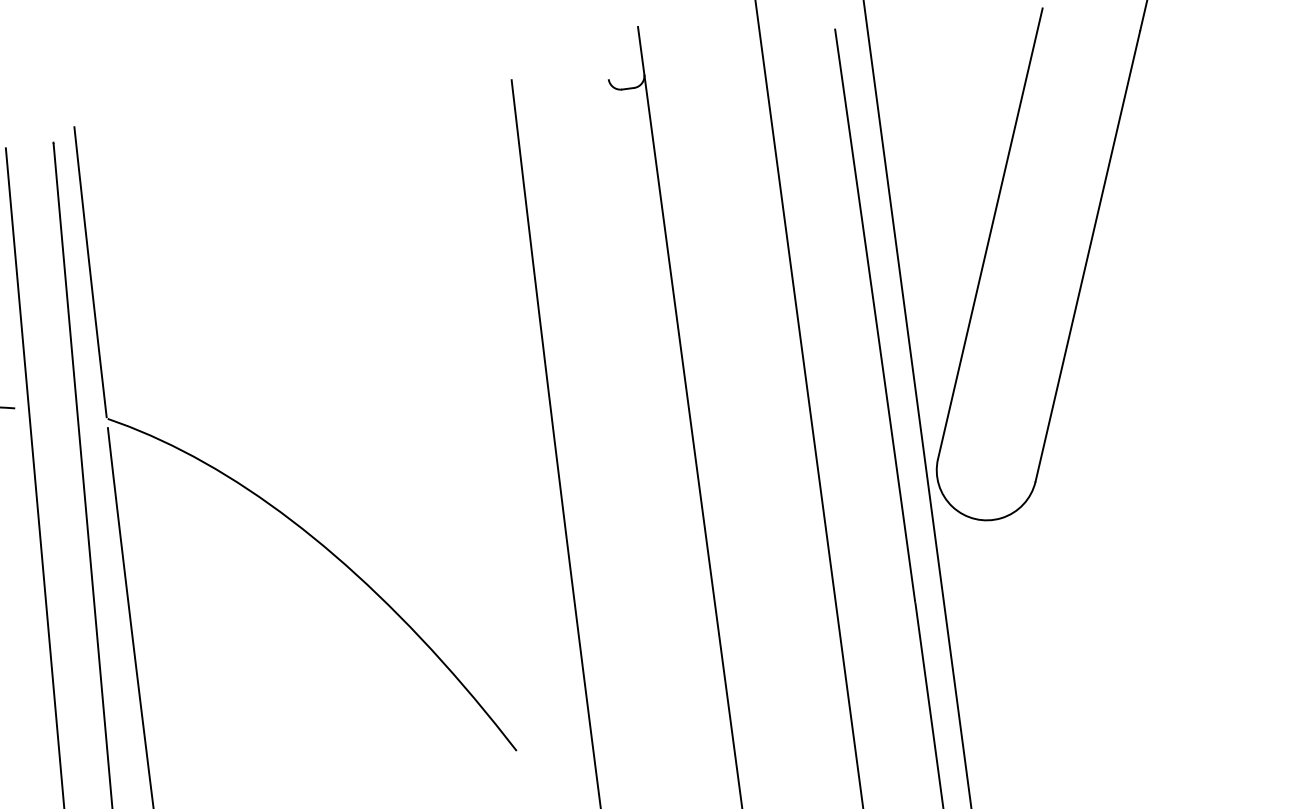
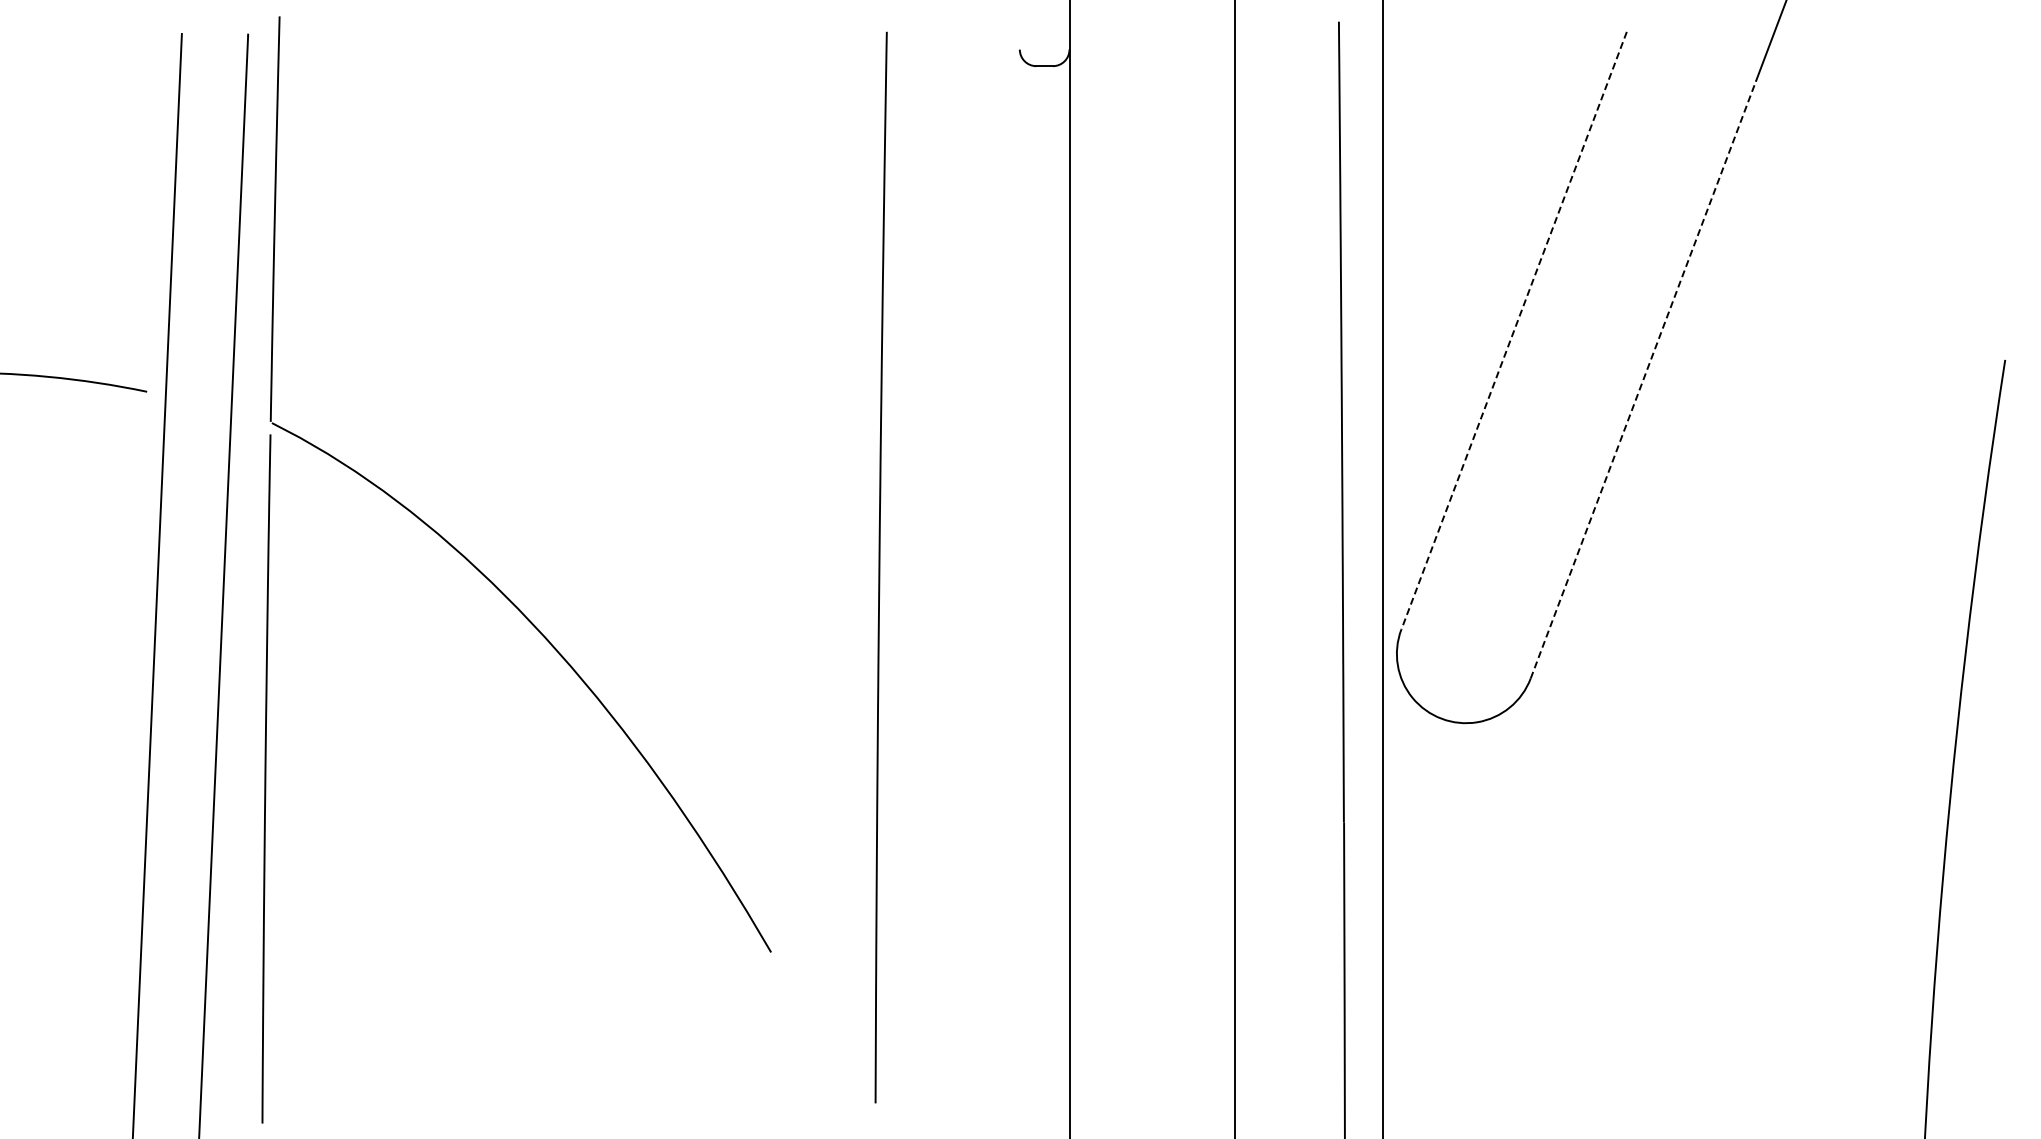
line: (989, 234) -> (1513, 331), solid -> dashed
line: (1087, 256) -> (1643, 379), solid -> dashed

